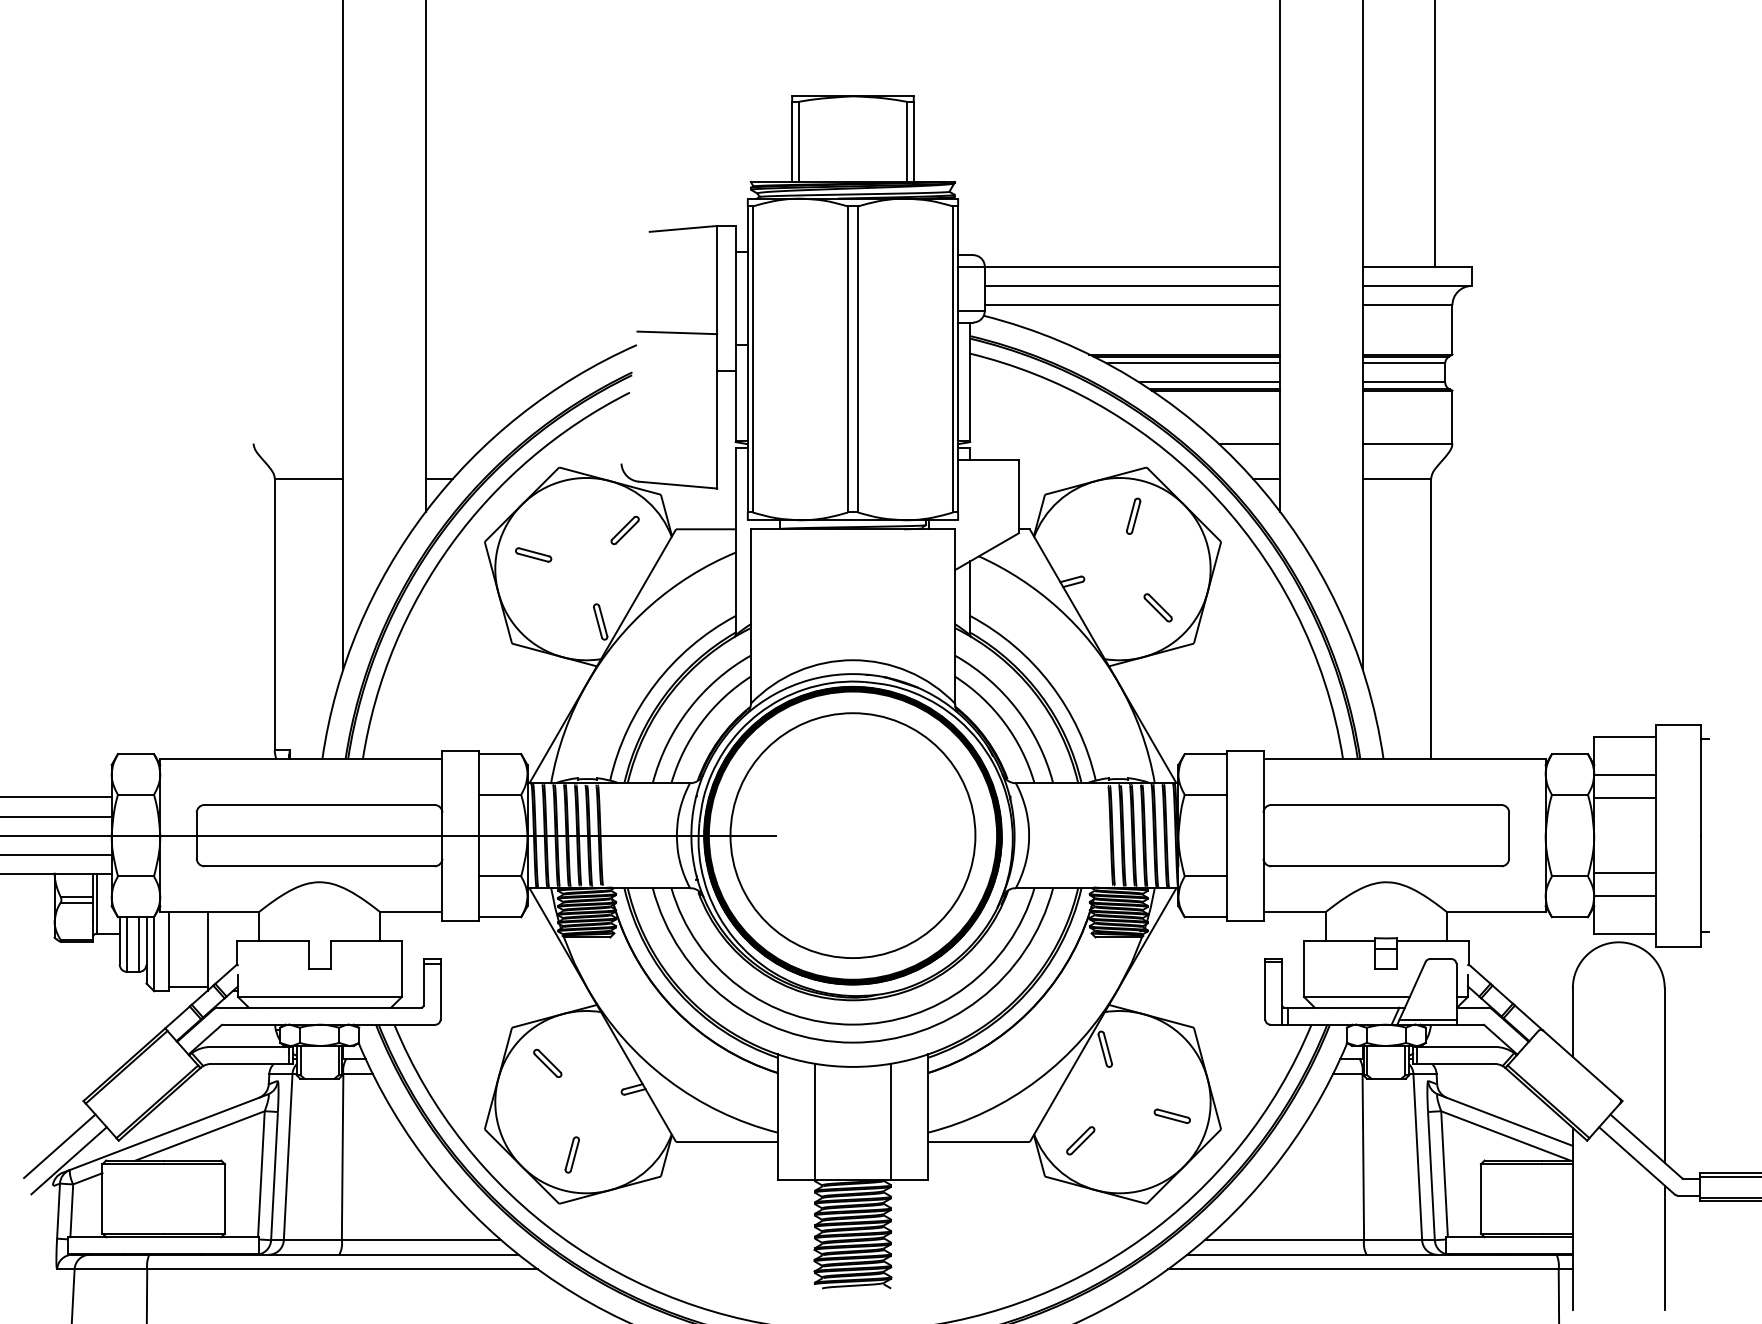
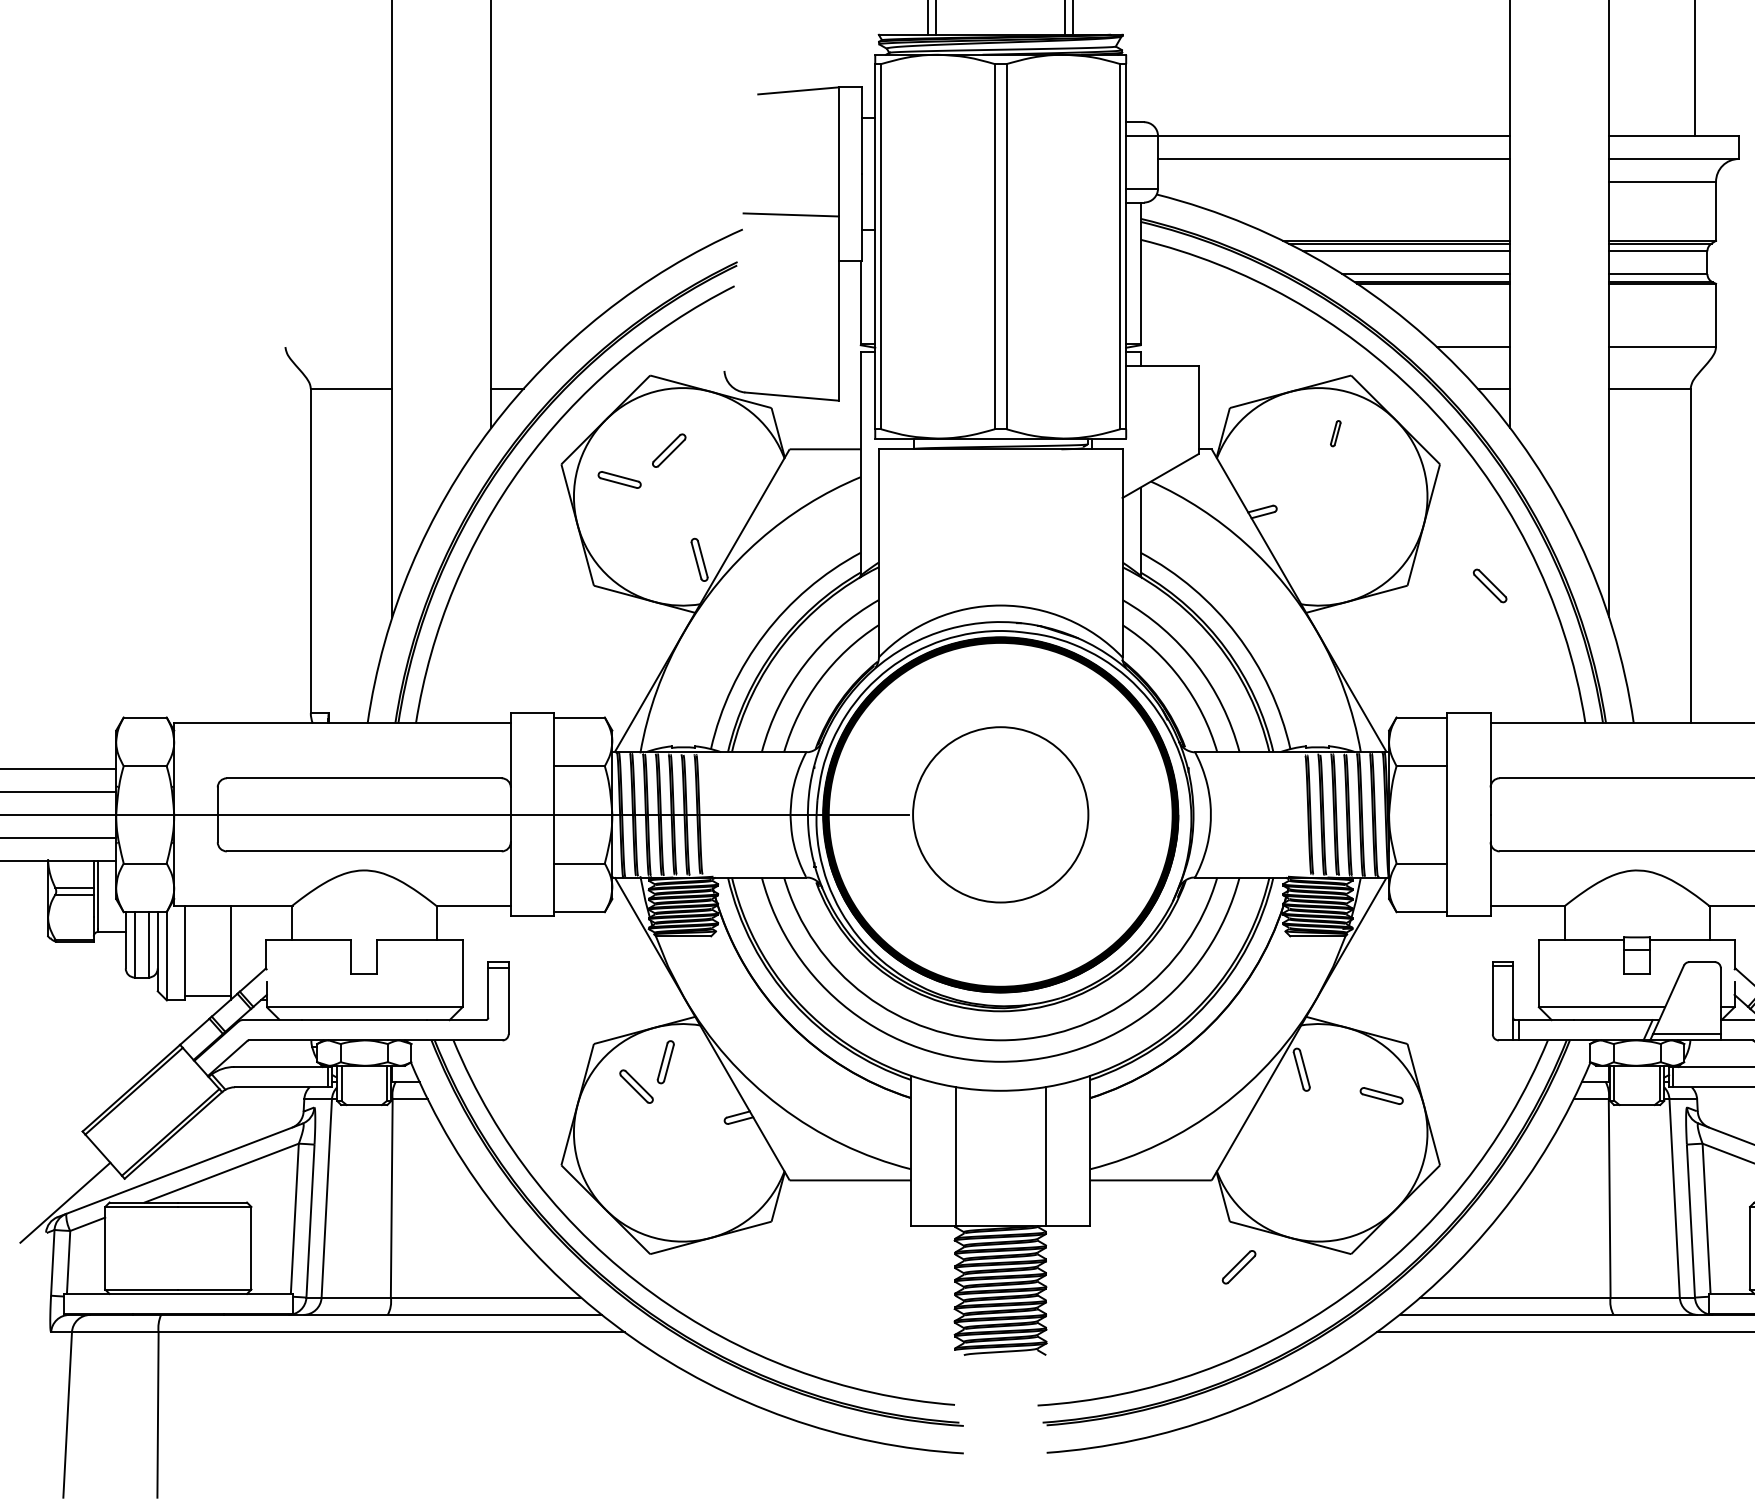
line: (1132, 305) -> (1334, 182), removed
part: (1133, 515) -> (1335, 432), size x0.6
part: (624, 529) -> (668, 449), moved
part: (1157, 607) -> (1489, 585), moved
circle: (852, 835) -> (1000, 814), size x0.6
part: (1171, 1115) -> (1380, 1095), moved
part: (1080, 1140) -> (1238, 1266), moved
line: (59, 1146) -> (53, 1185), removed
part: (571, 1154) -> (664, 1061), moved

